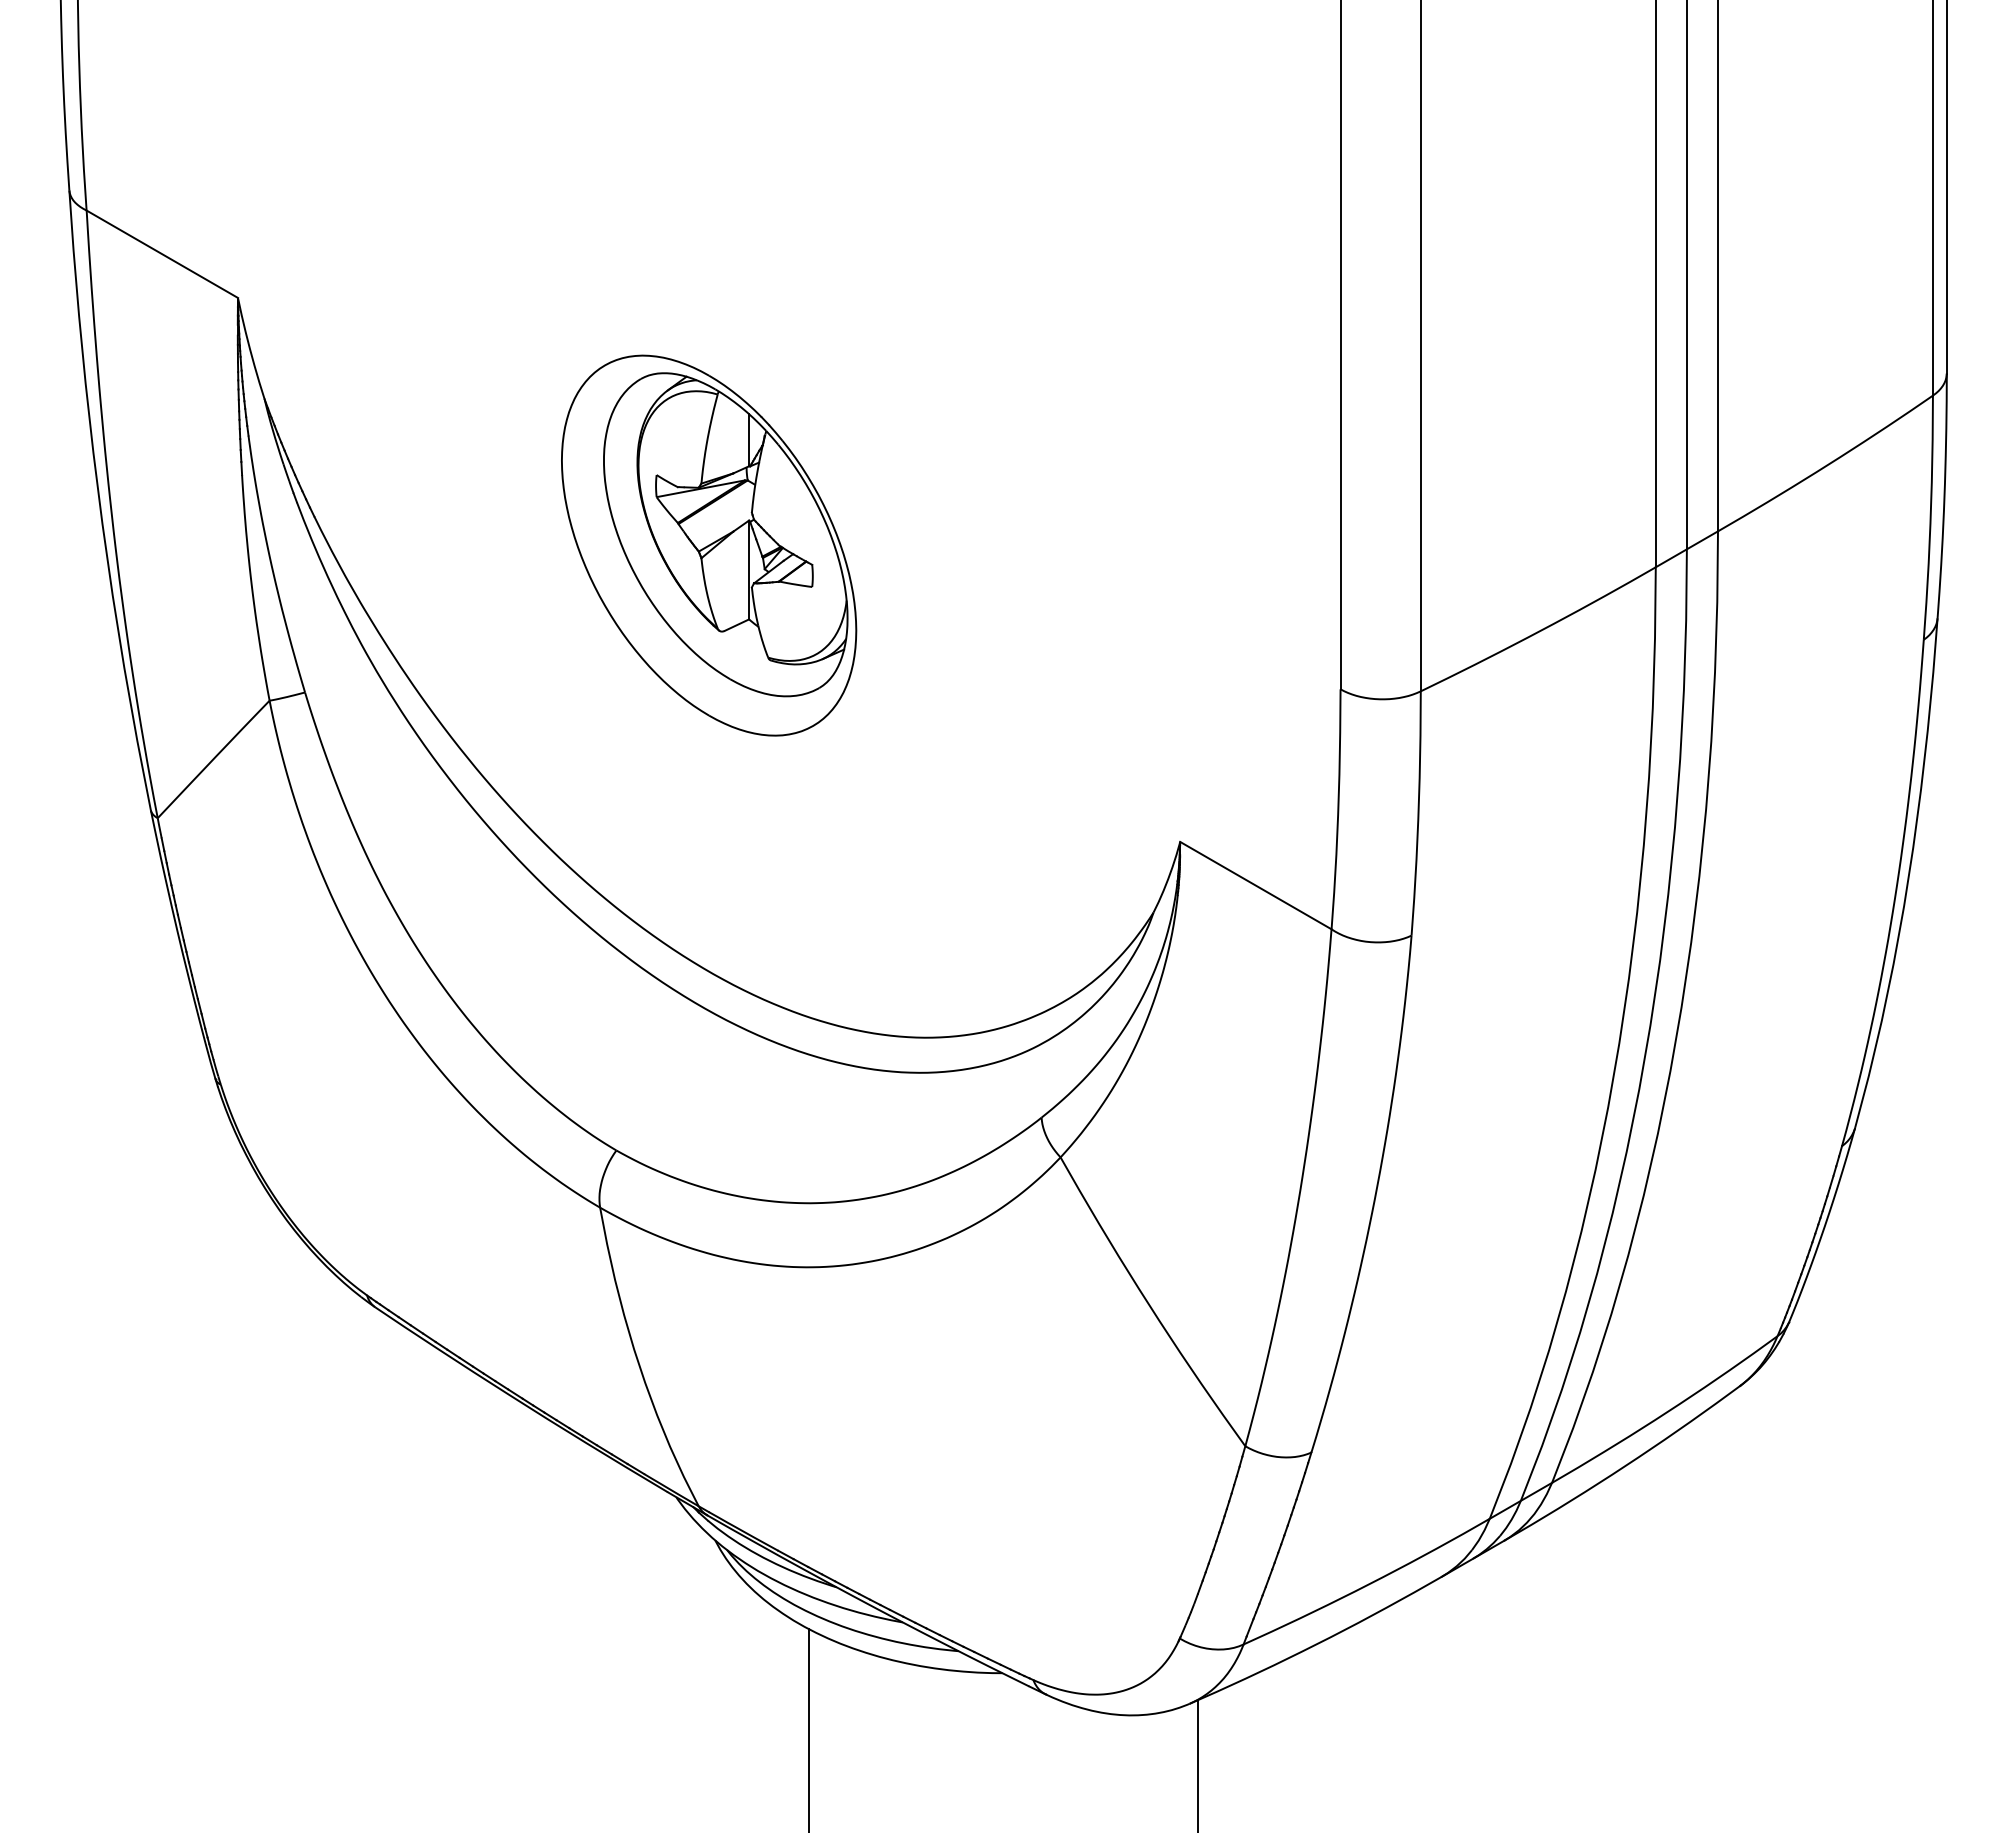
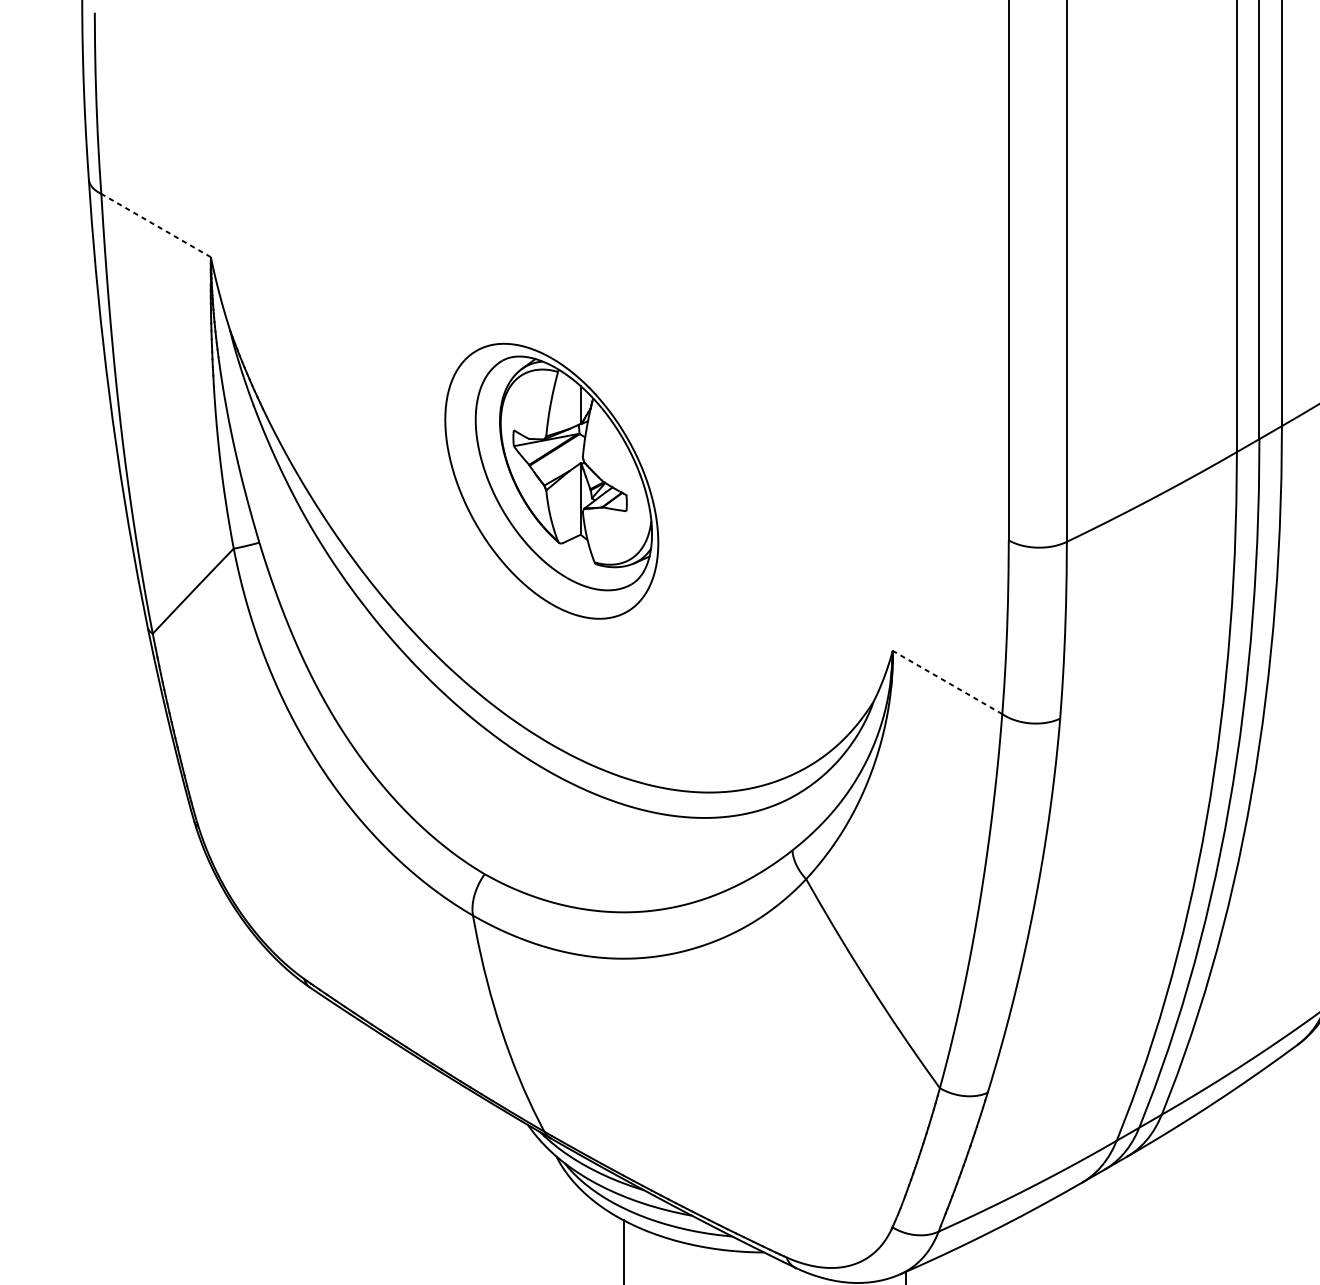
line: (161, 254) -> (155, 225), solid -> dashed
part: (709, 545) -> (552, 481), moved
line: (1255, 885) -> (947, 682), solid -> dashed

